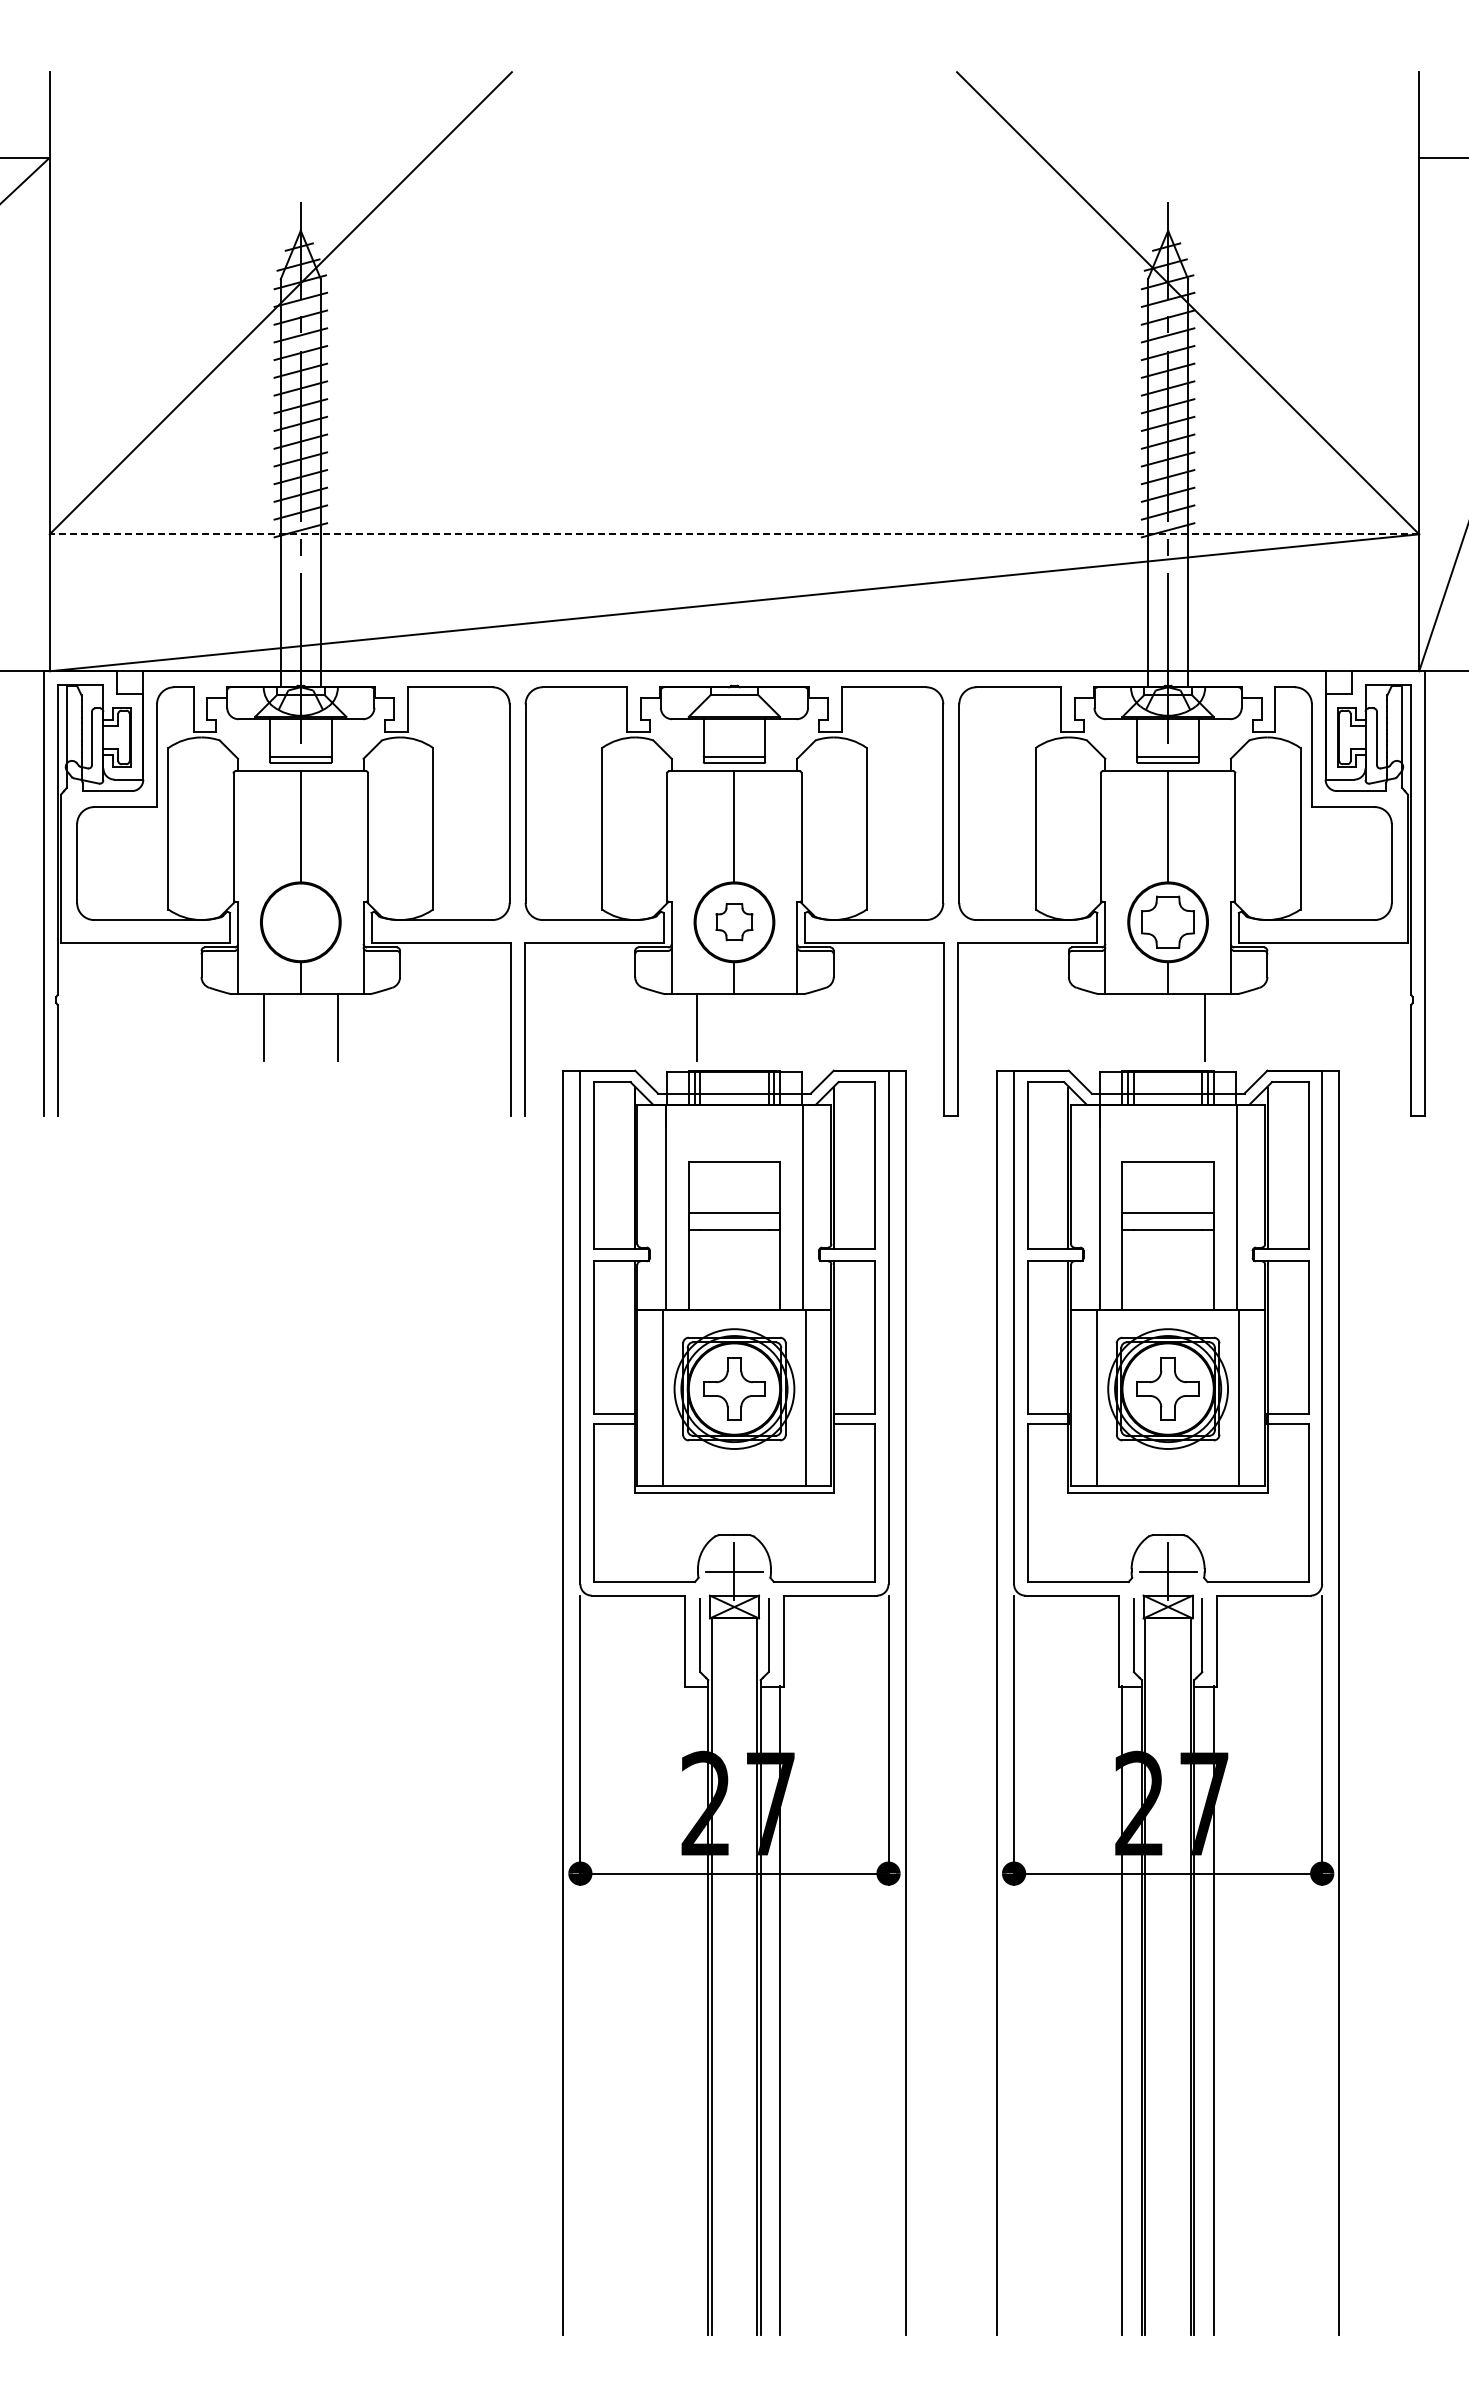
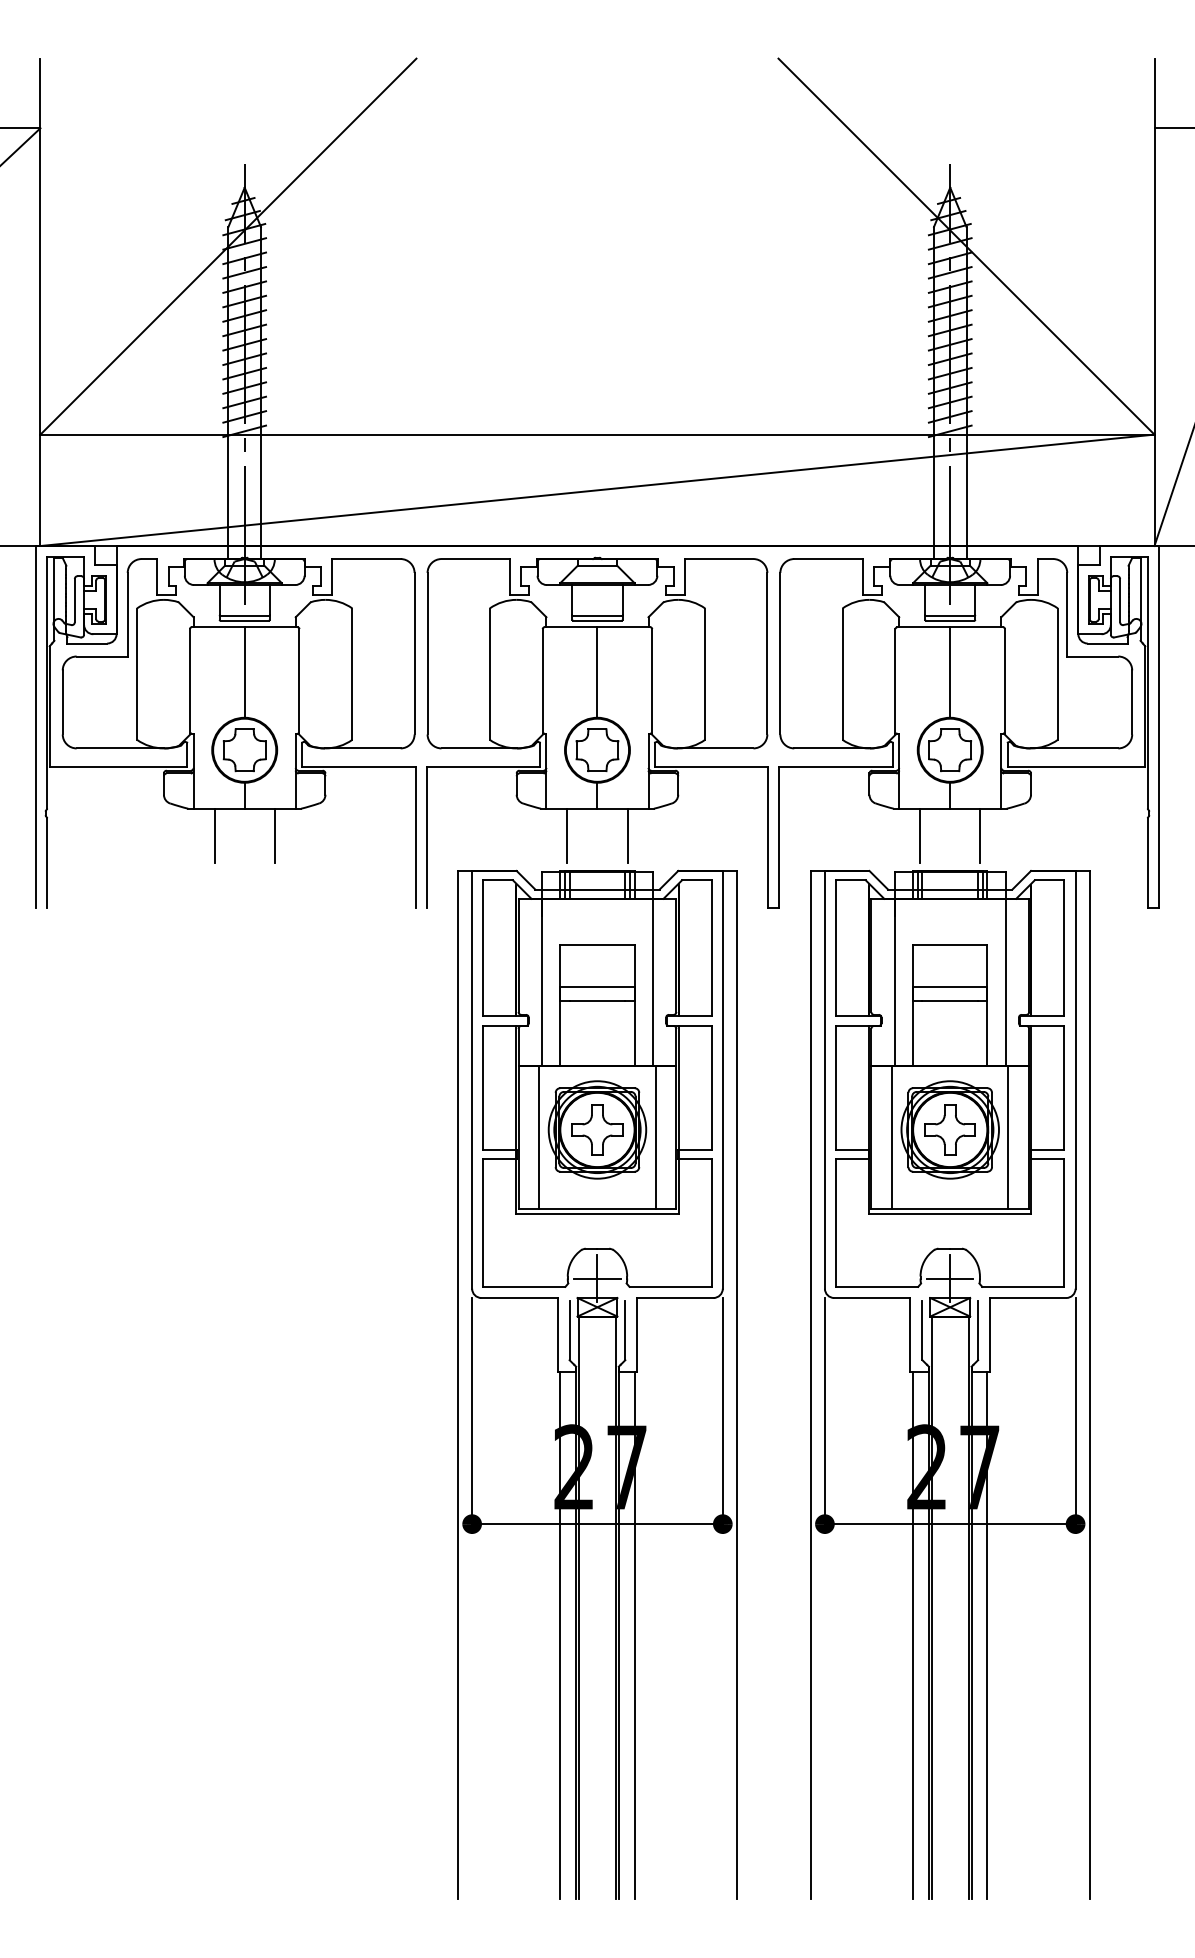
line: (734, 534) -> (597, 434), dashed -> solid
part: (300, 921) -> (244, 749), added
part: (734, 921) -> (597, 749), size x1.43
line: (771, 1027) -> (627, 835), added
line: (1131, 1027) -> (920, 835), added
line: (688, 2010) -> (560, 1635), added

